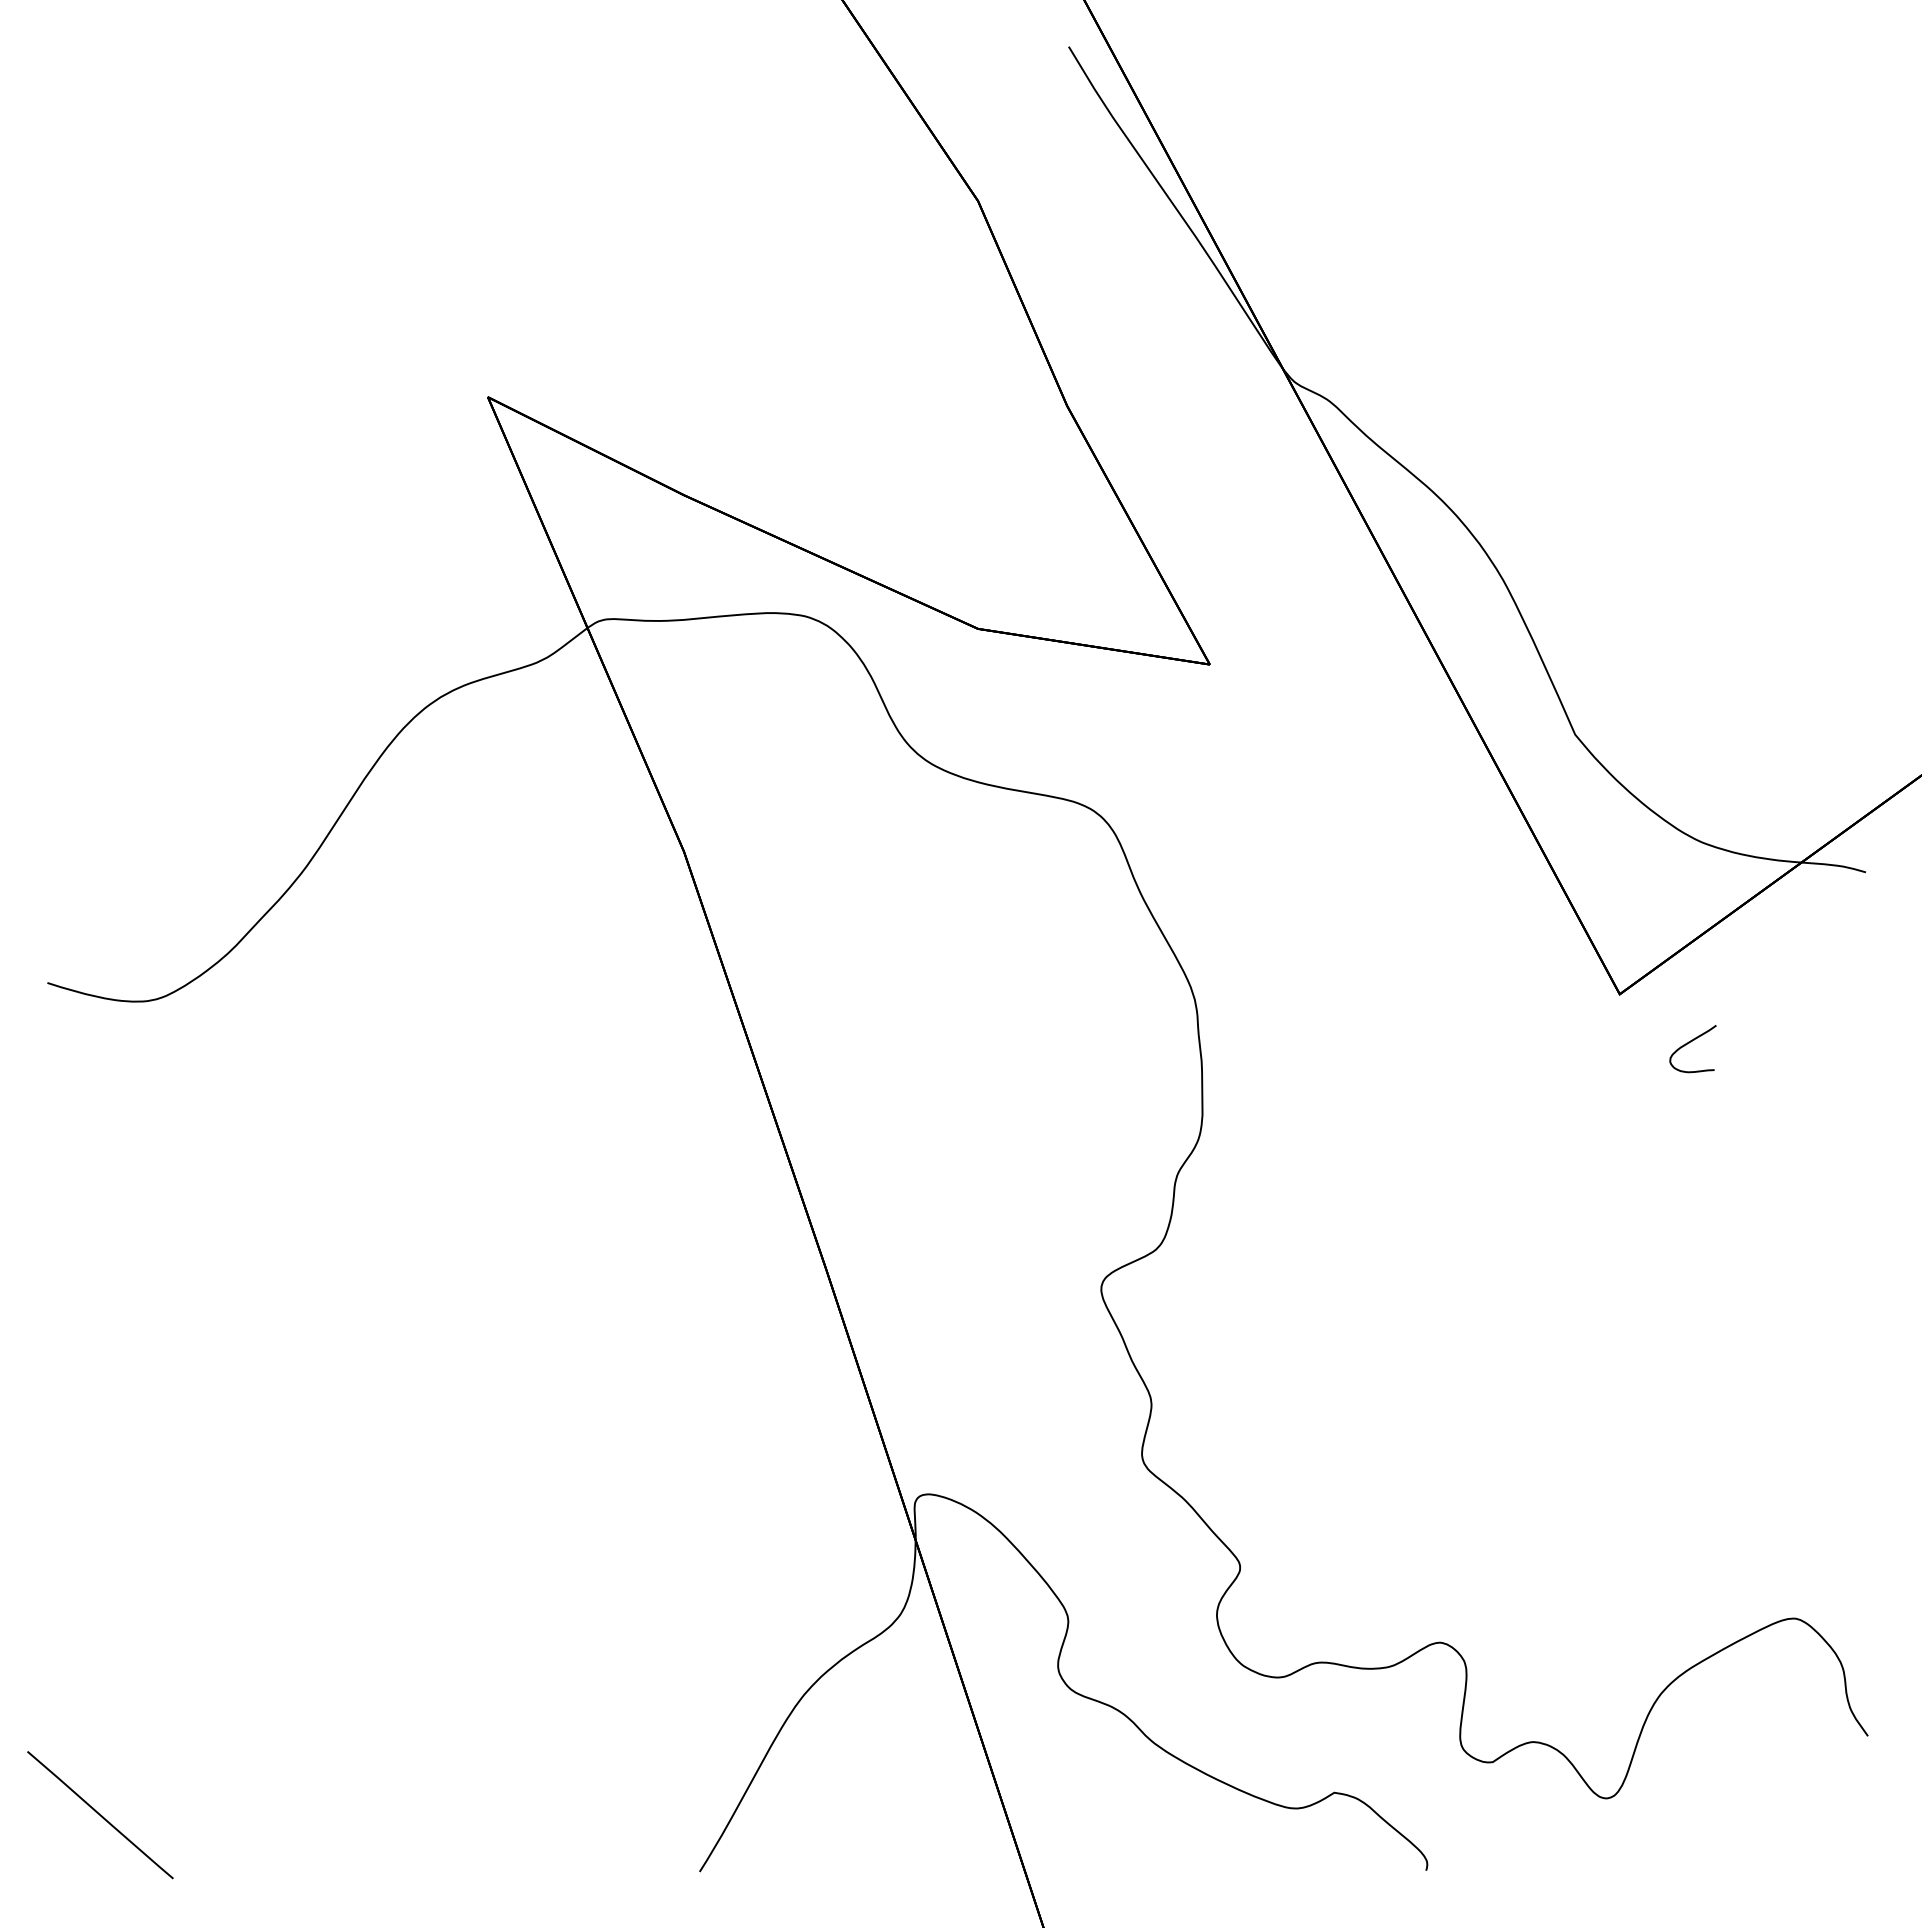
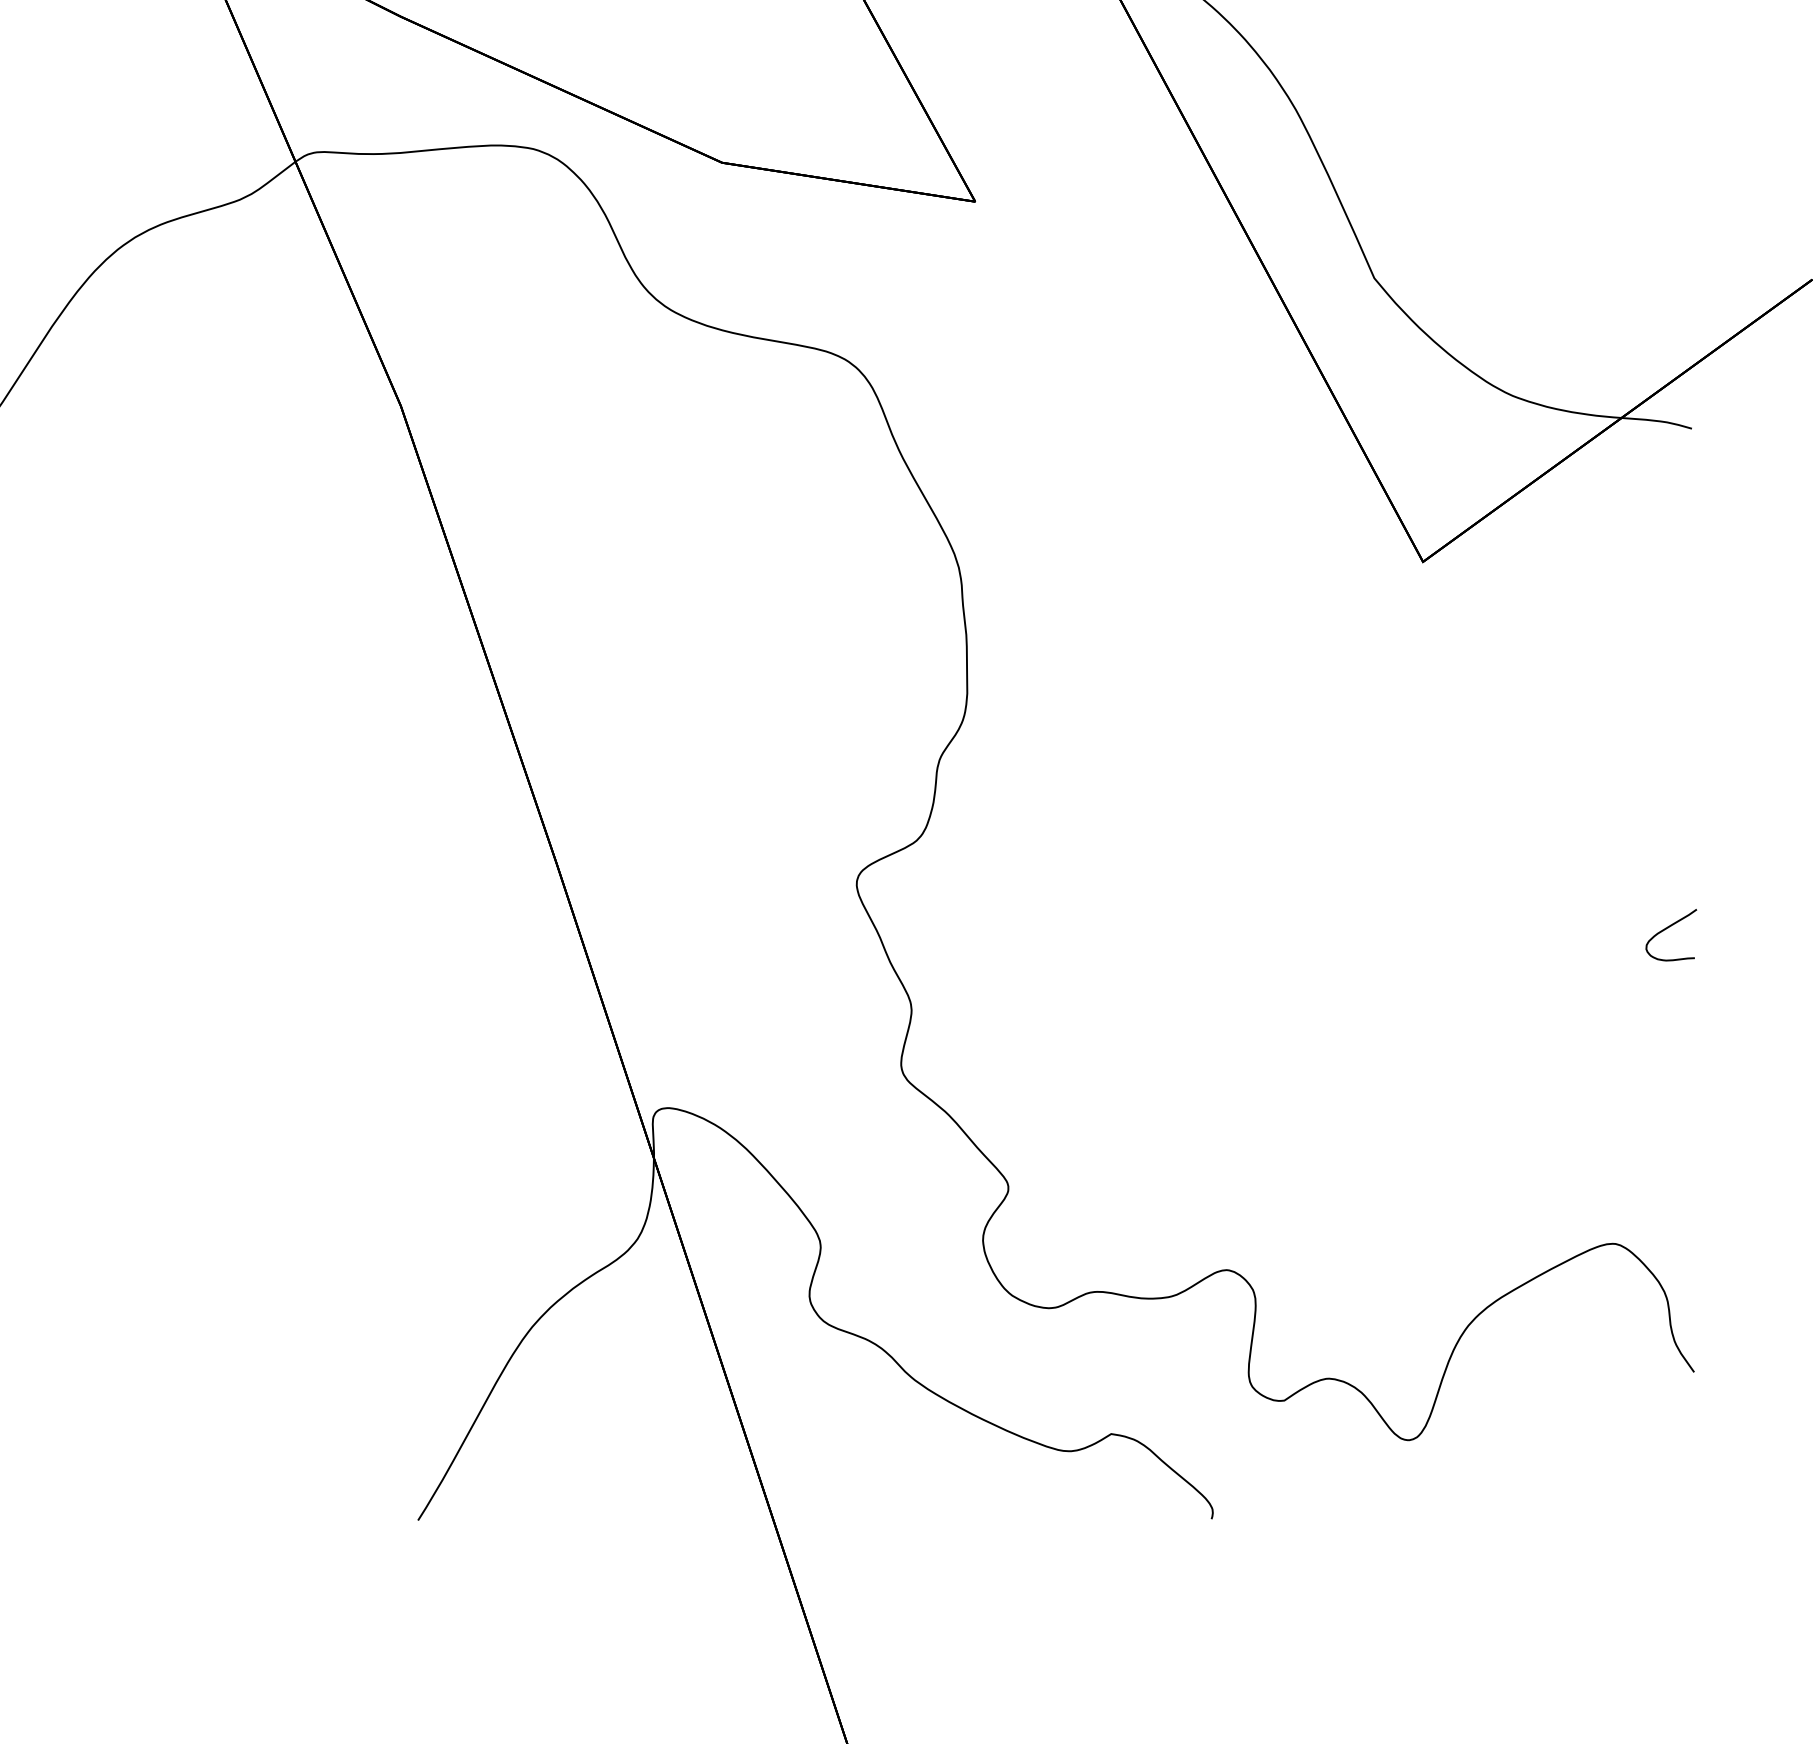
curve: (1689, 1043) -> (1667, 929), moved

